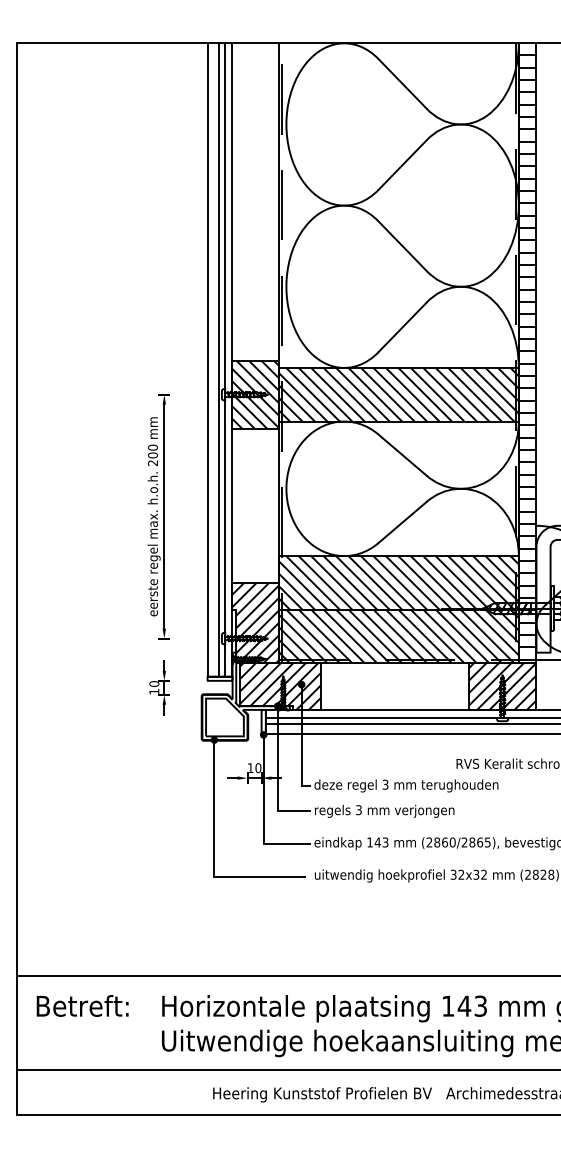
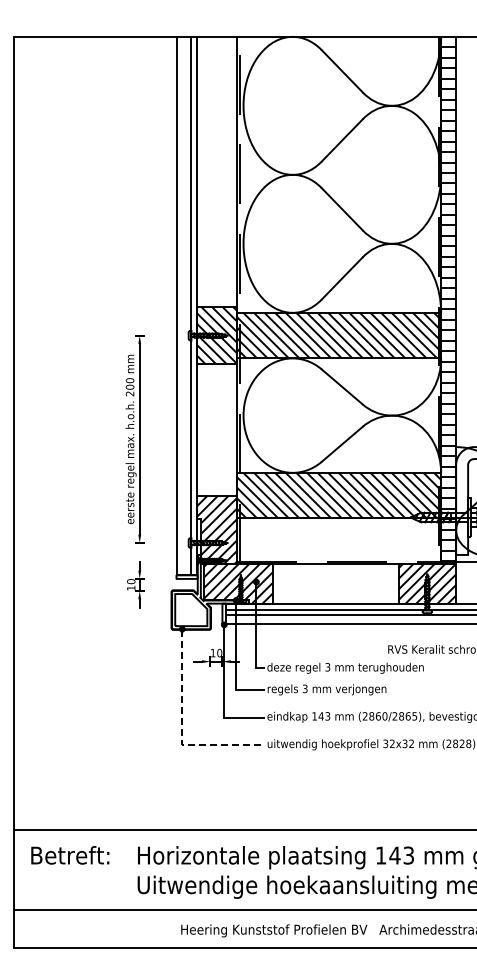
line: (219, 359) -> (186, 305), removed
hatch: (399, 635) -> (339, 540), removed
line: (214, 854) -> (182, 726), solid -> dashed

